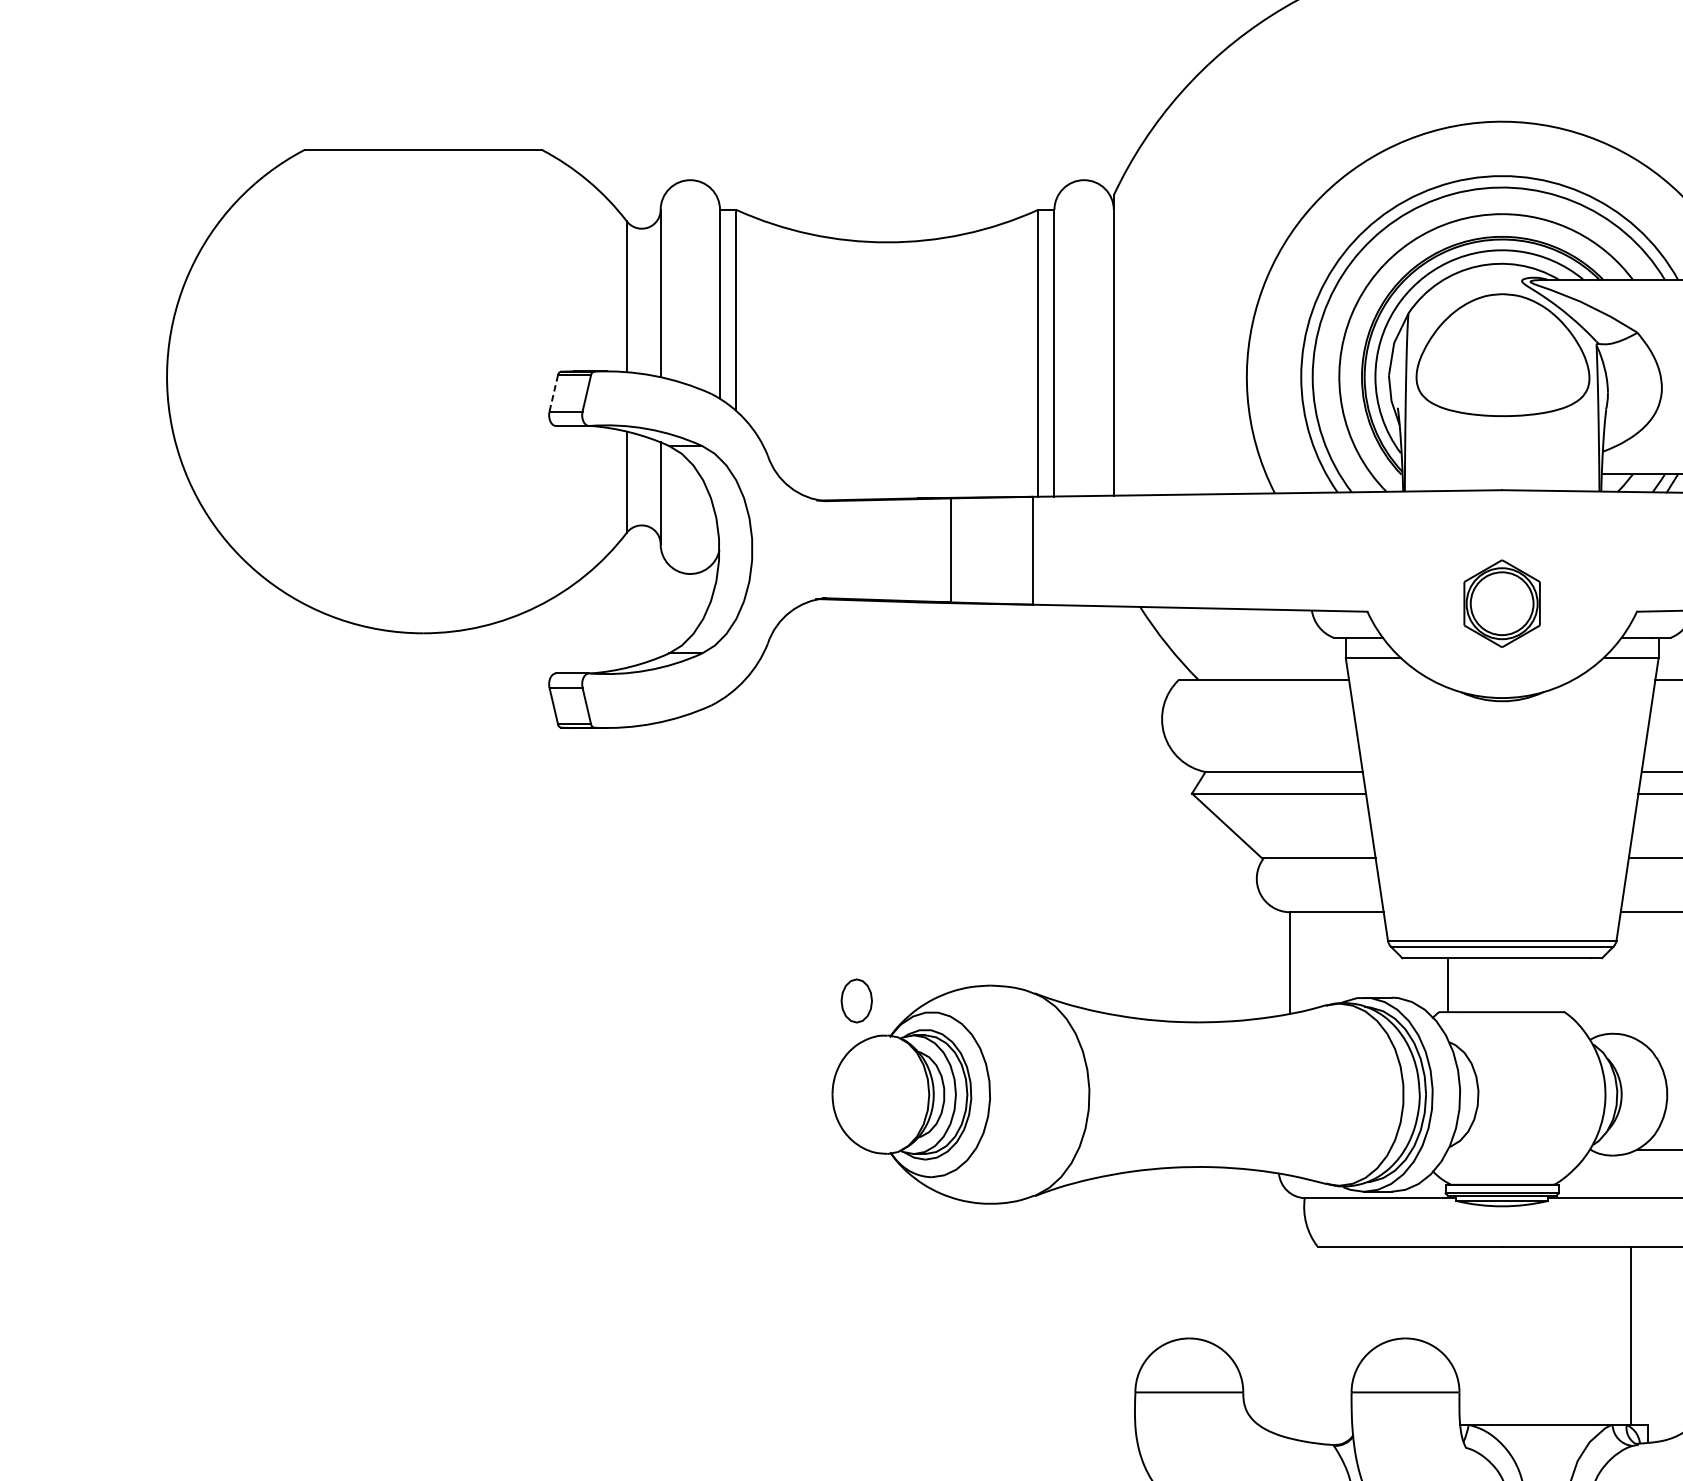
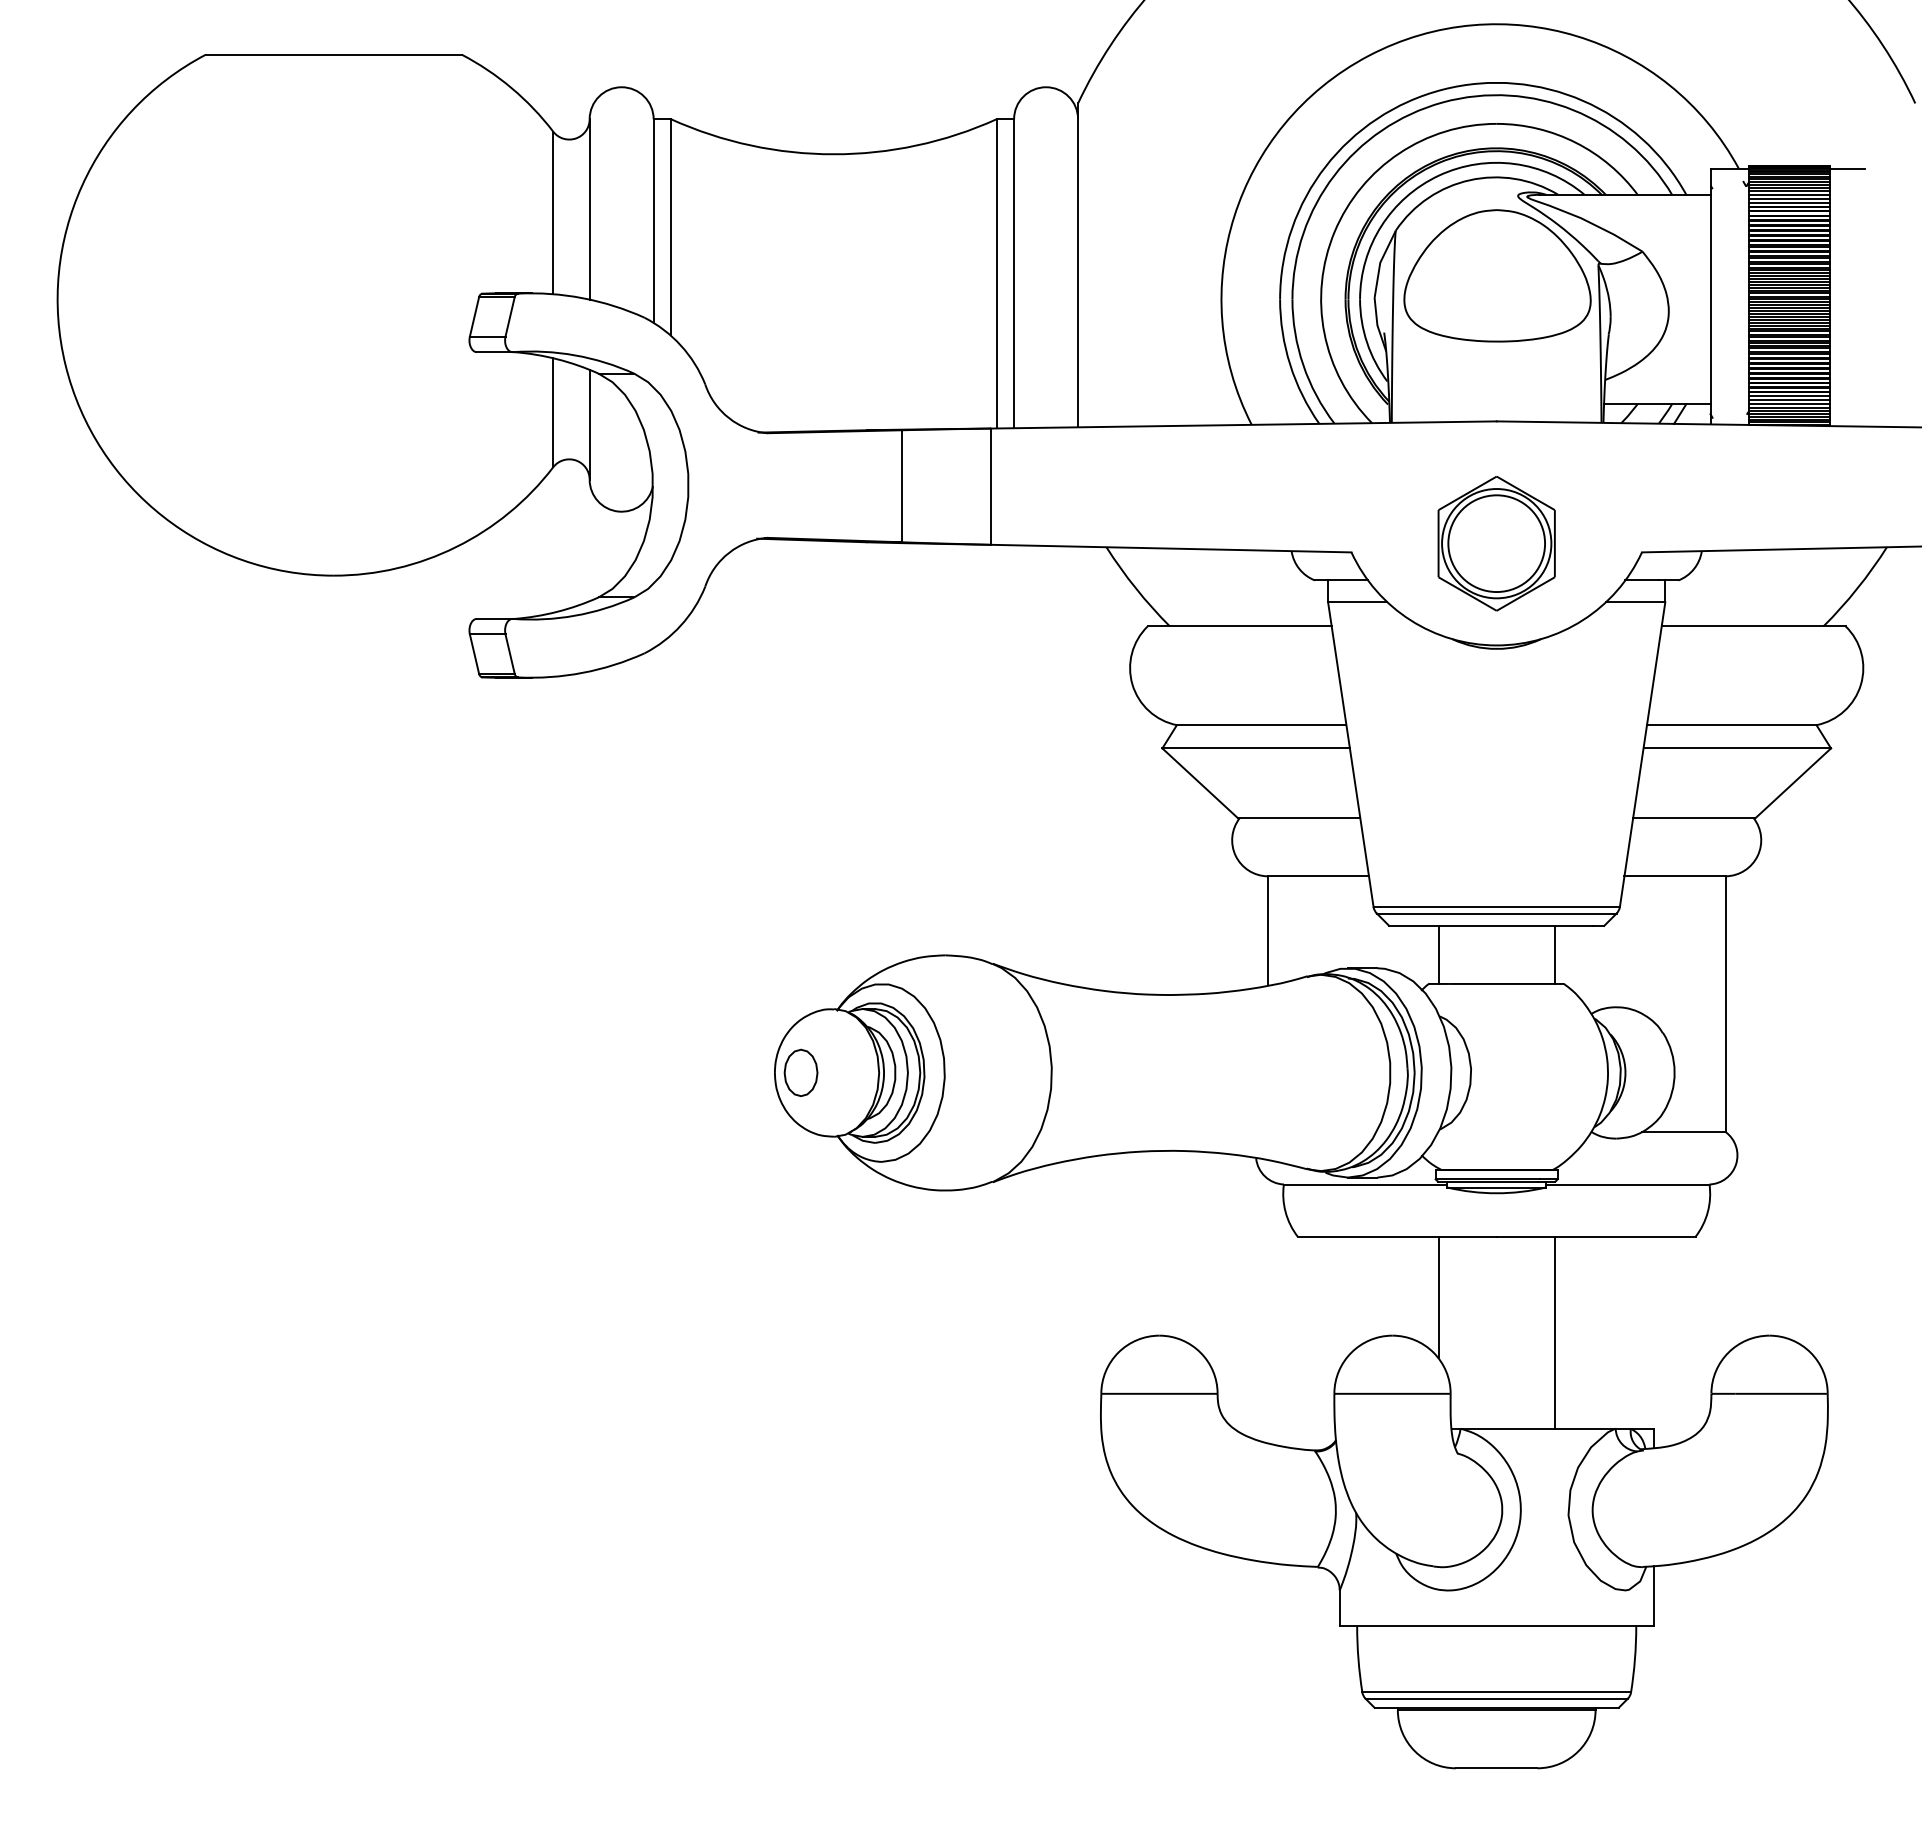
line: (553, 393) -> (474, 317), dashed -> solid
part: (1502, 603) -> (1496, 543), size x1.43
line: (1555, 984) -> (1554, 954), added
part: (856, 1000) -> (800, 1072), moved
line: (1448, 1303) -> (1438, 1297), added
line: (1630, 1335) -> (1554, 1332), moved

